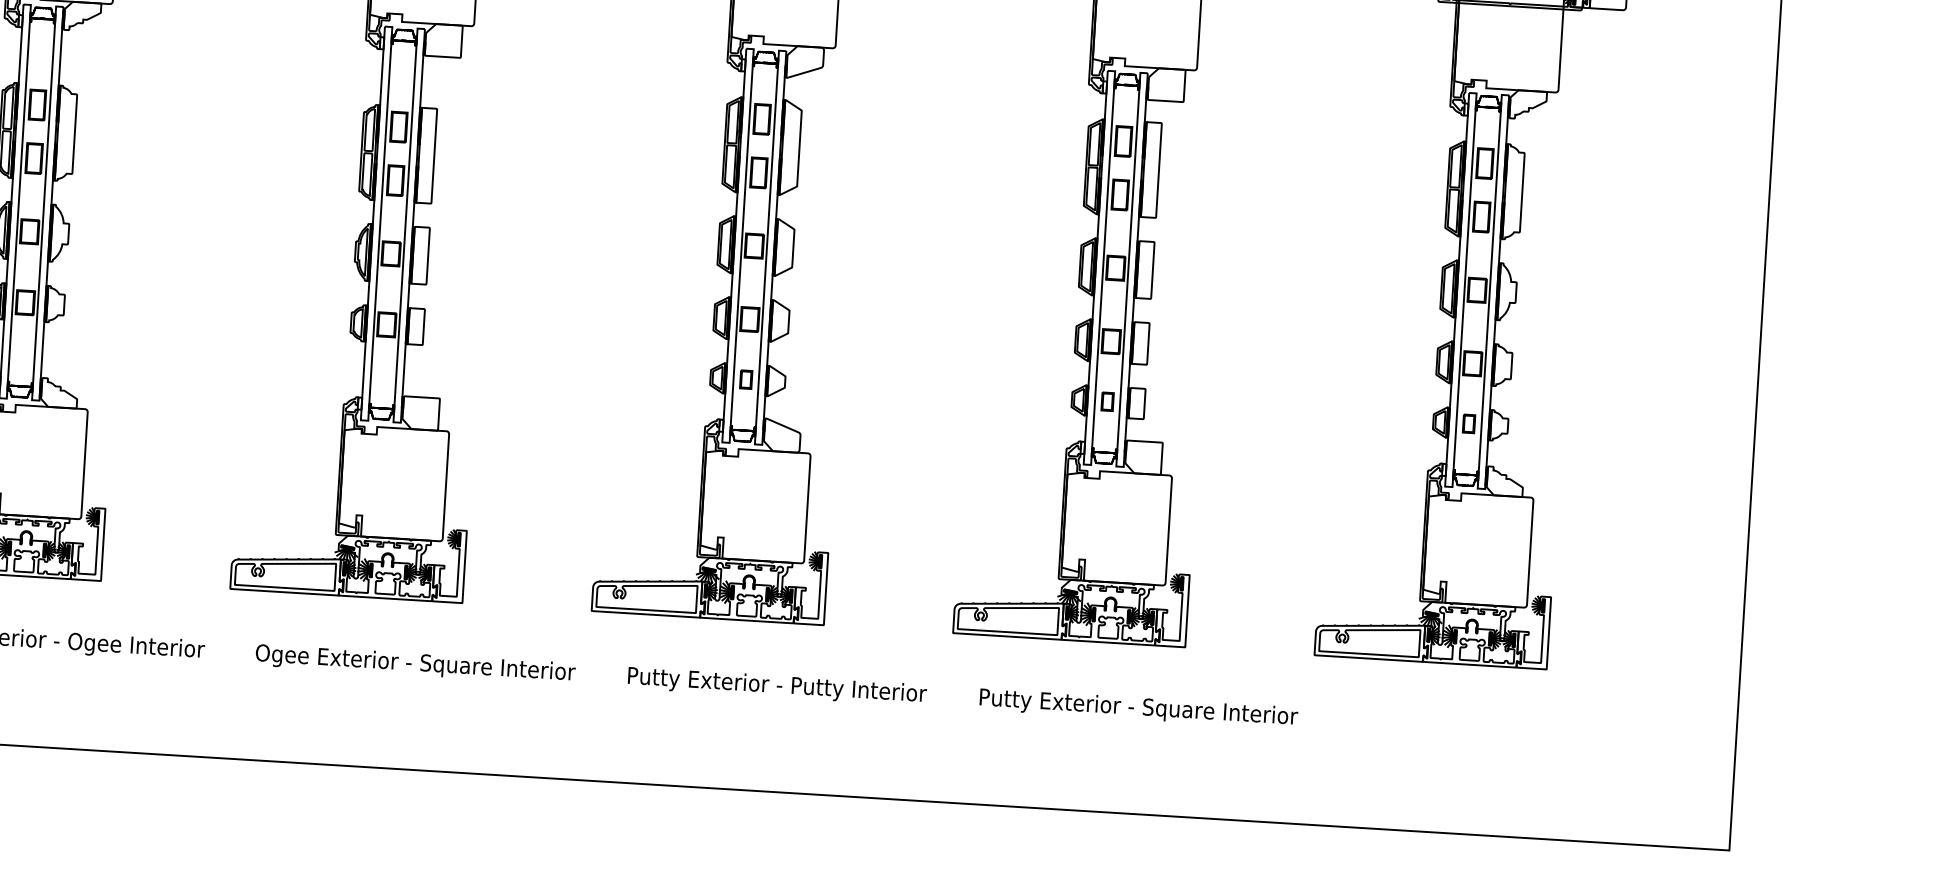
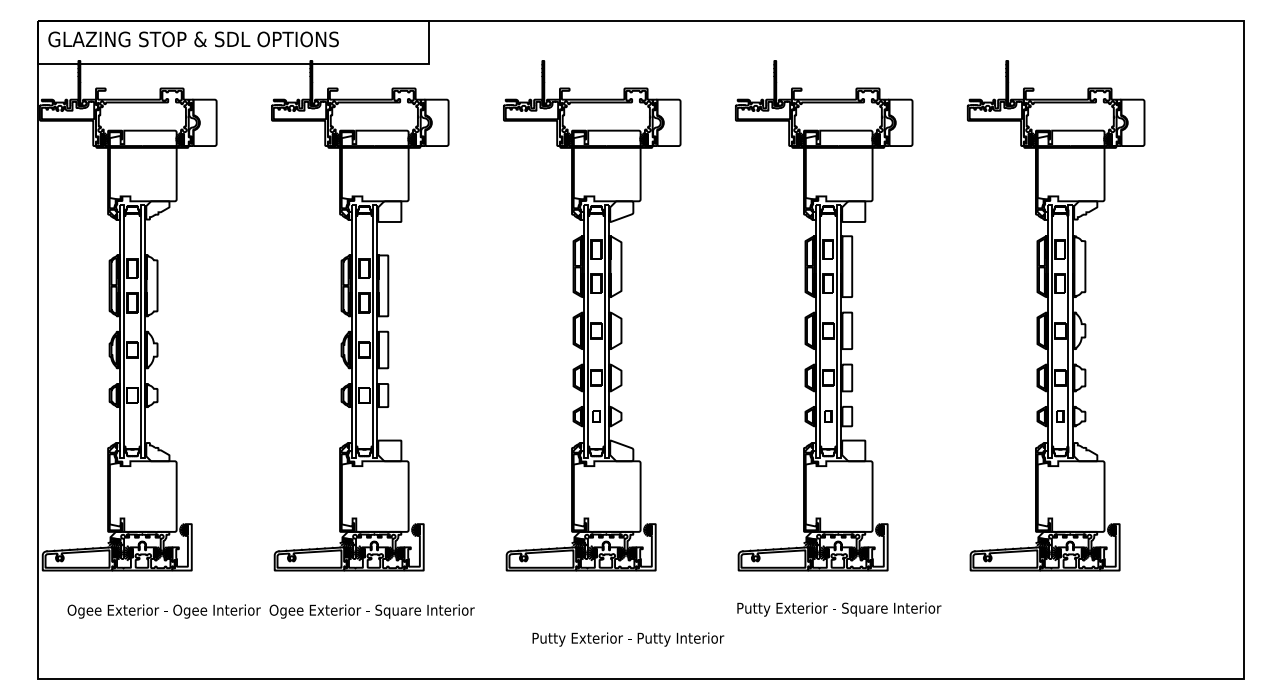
text: (414, 664) -> (371, 611), moved
text: (777, 686) -> (628, 639), moved
text: (1139, 708) -> (839, 609), moved

